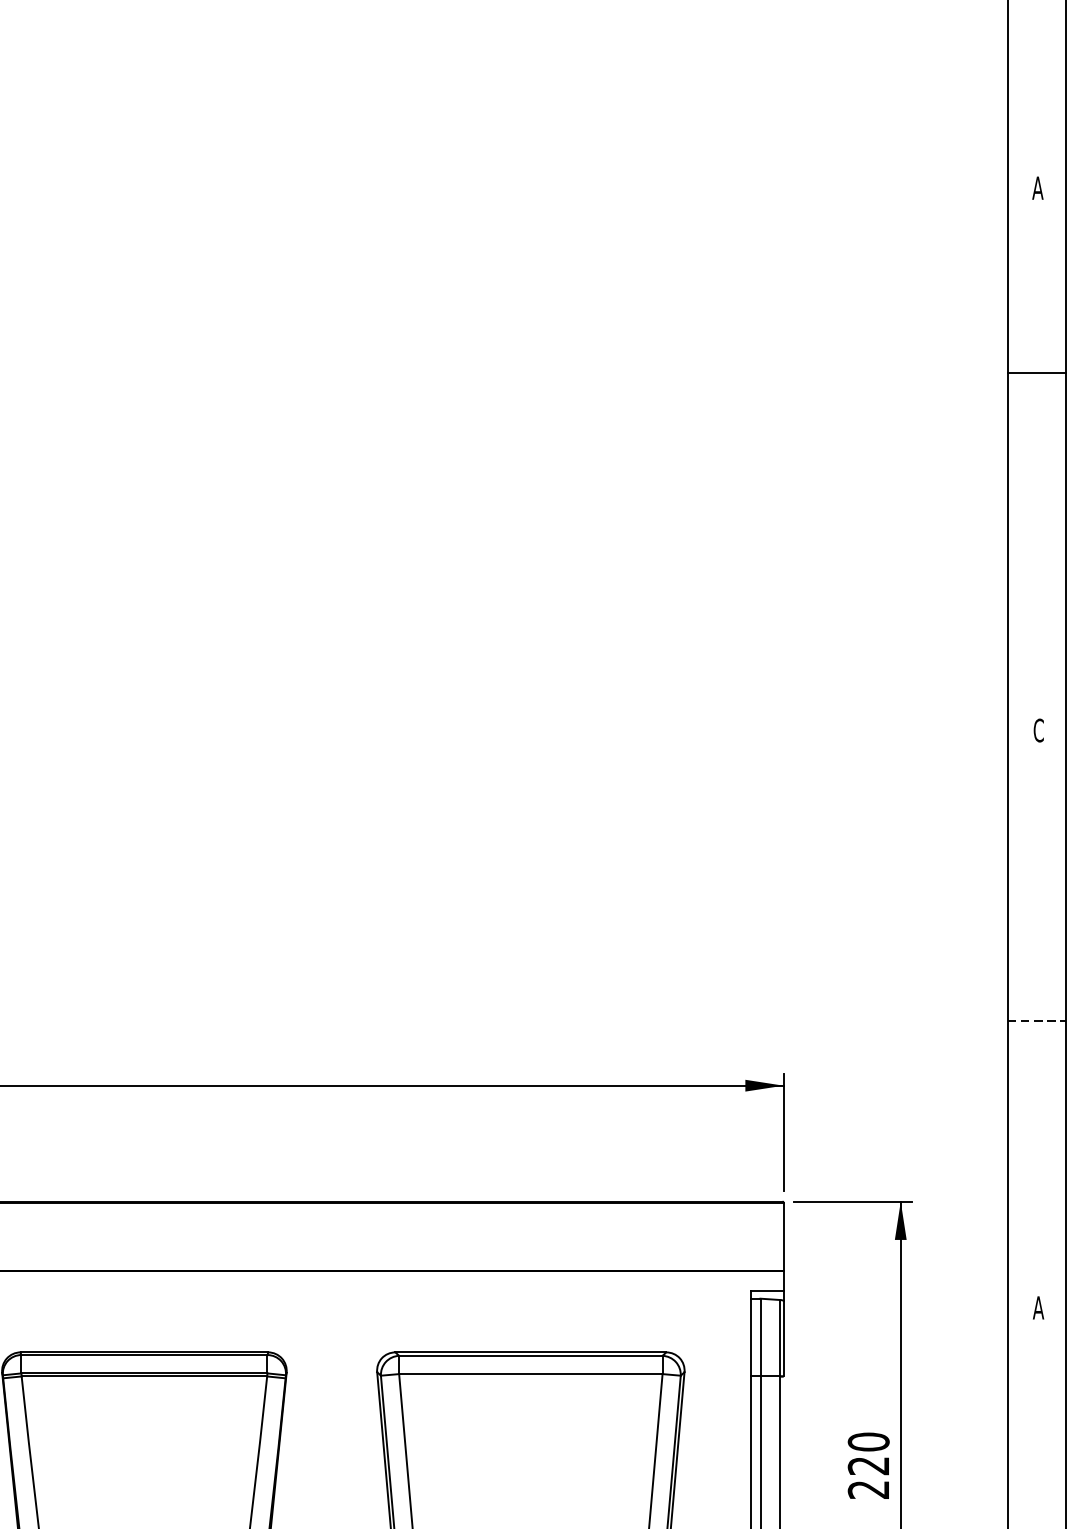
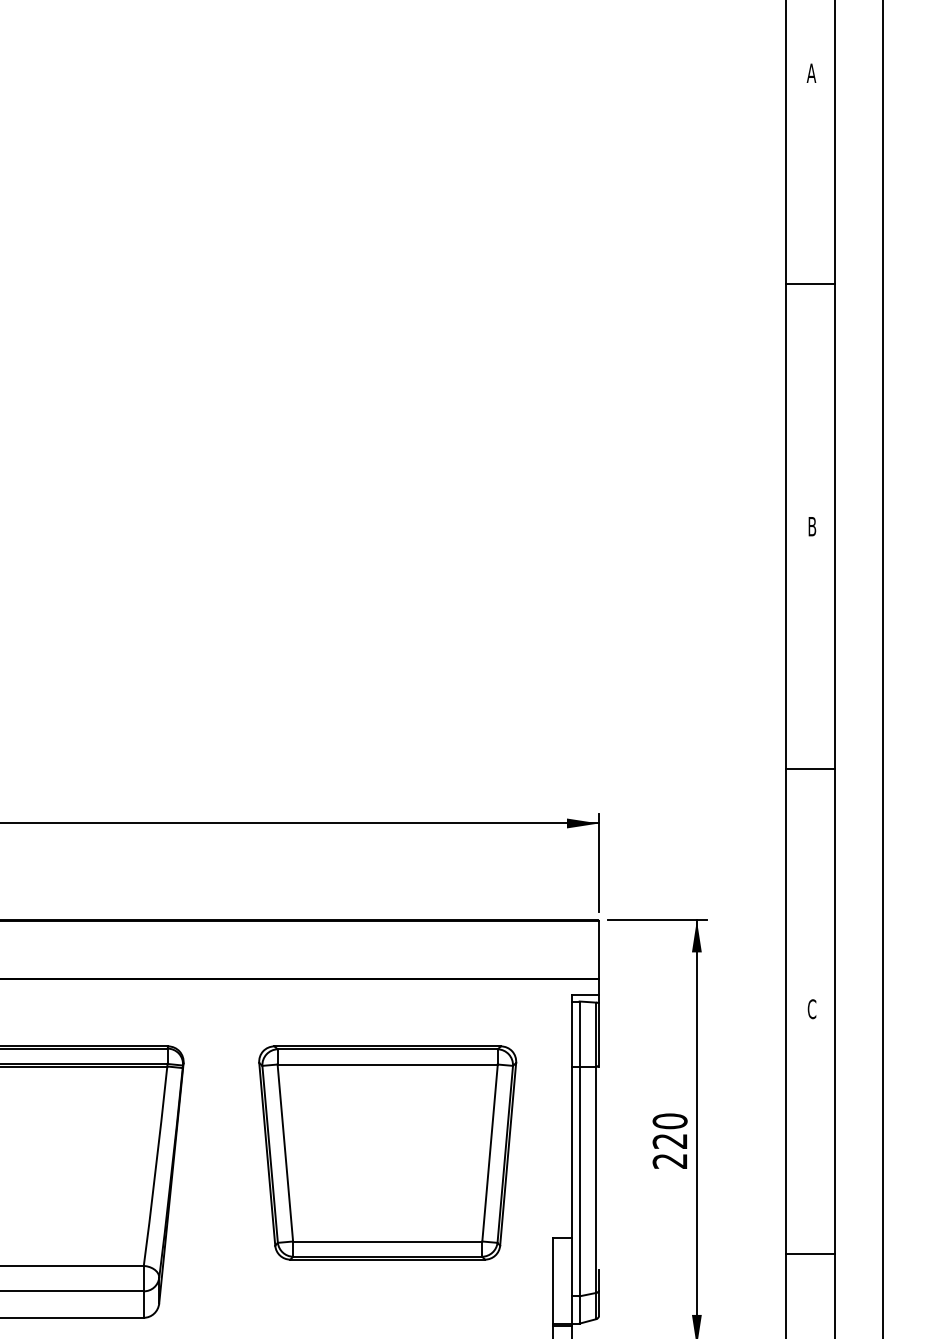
line: (1036, 372) -> (810, 284), moved
text: (1039, 730) -> (812, 526), C -> B
line: (1037, 1021) -> (811, 769), dashed -> solid
text: (1037, 1308) -> (811, 1009), A -> C

